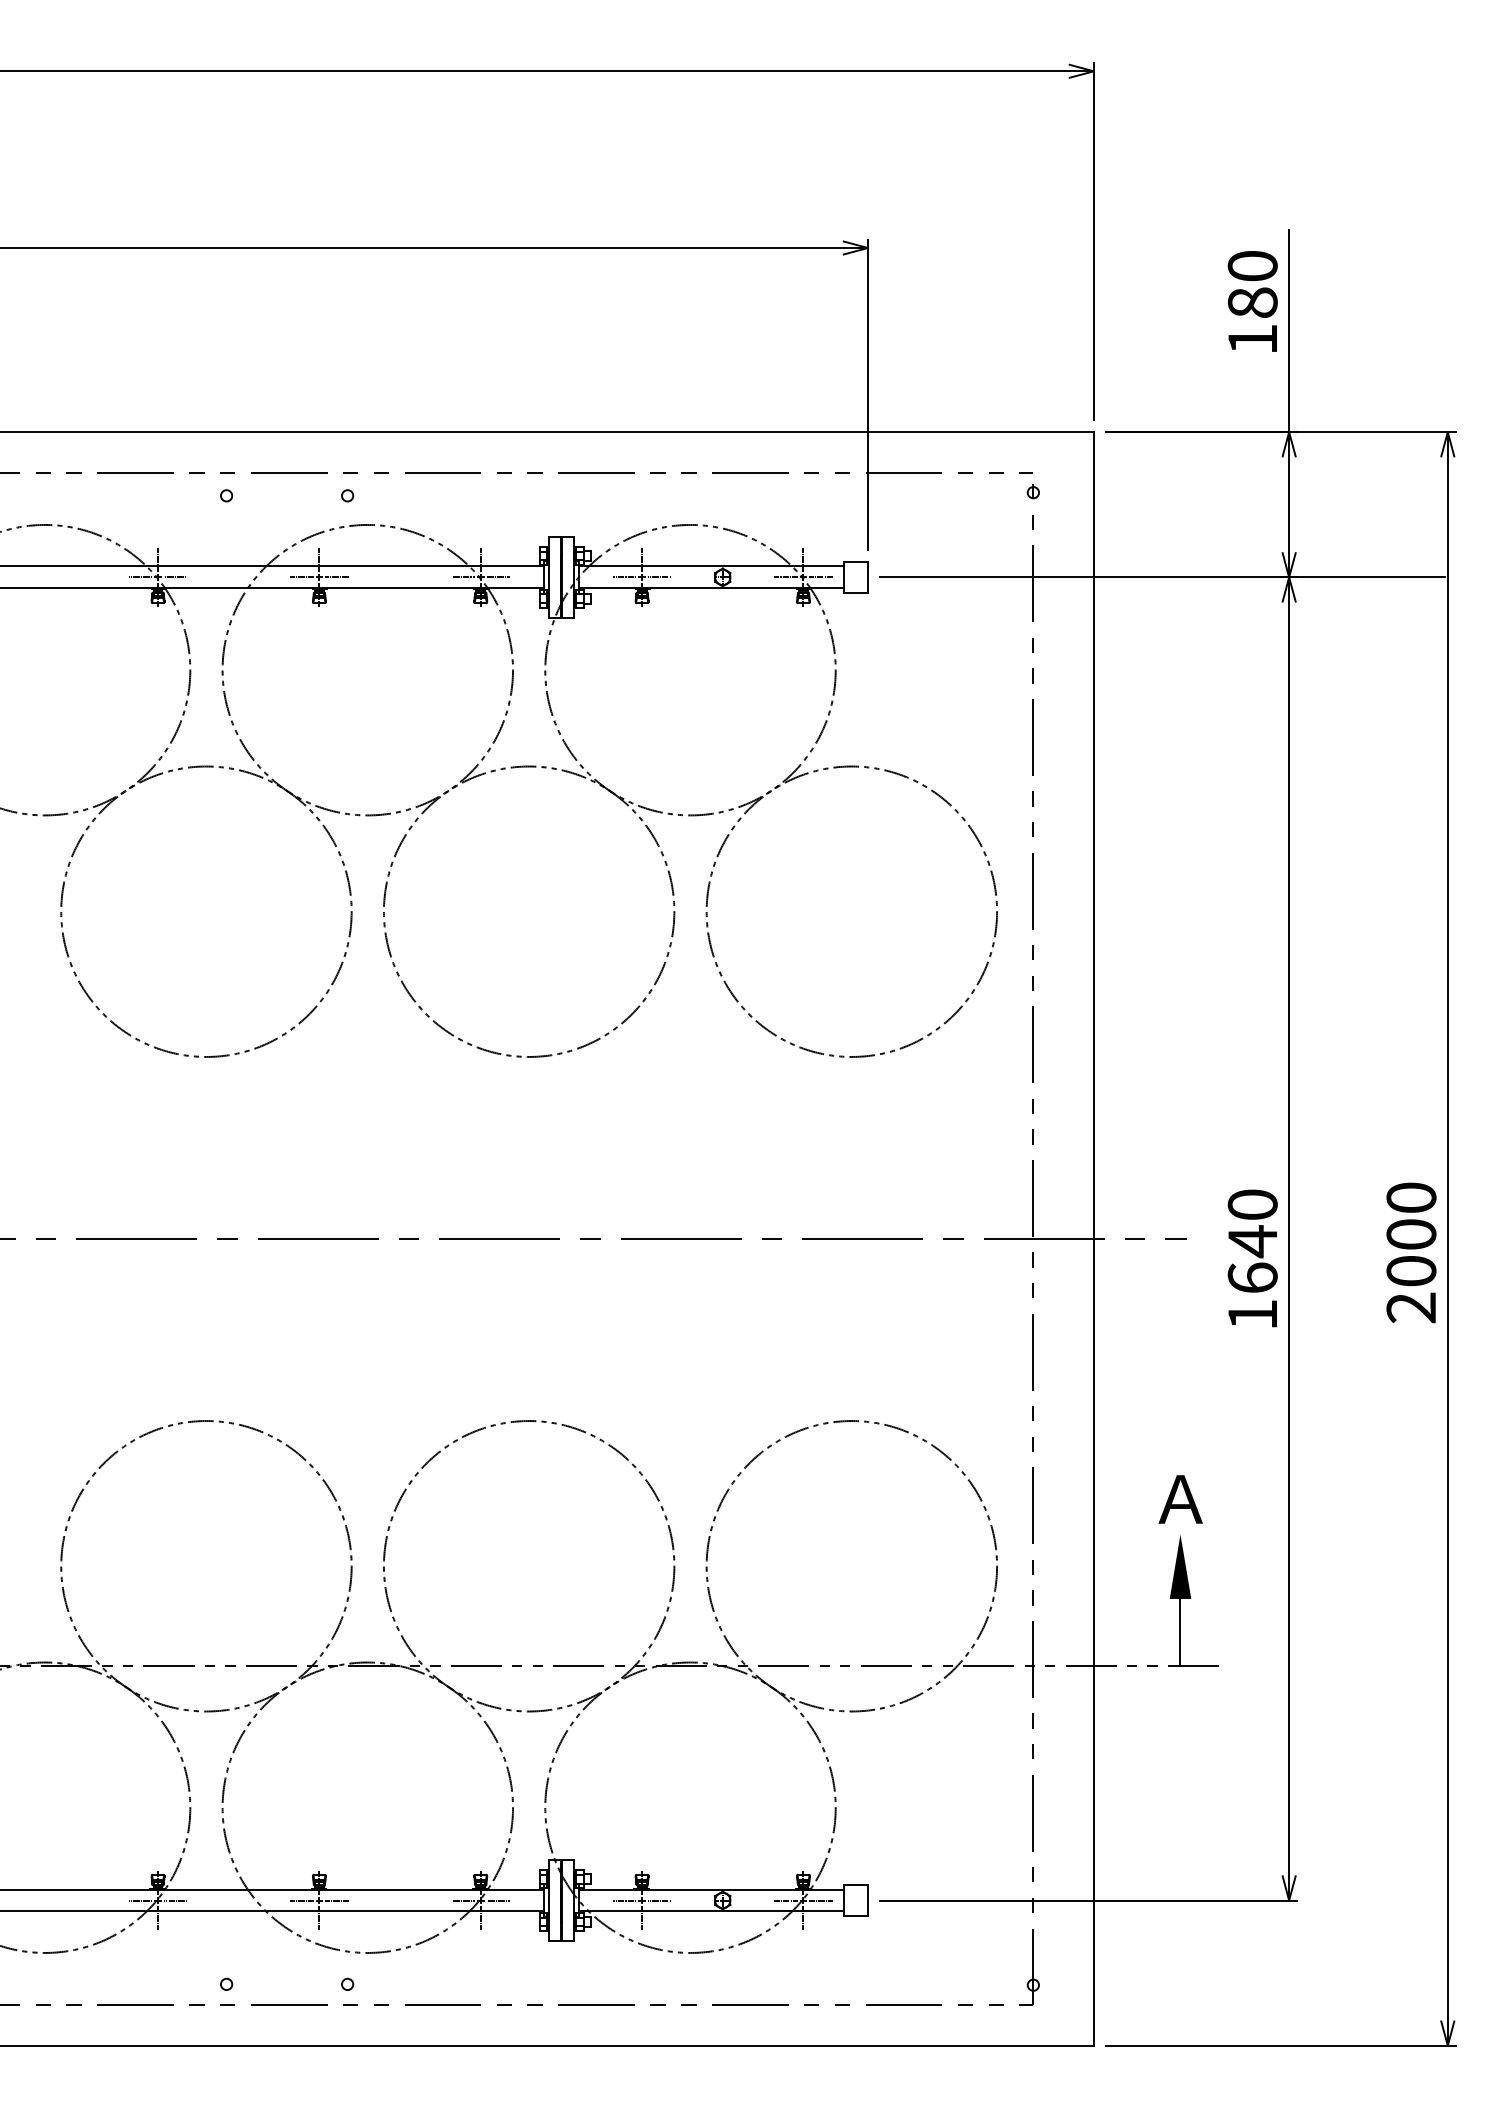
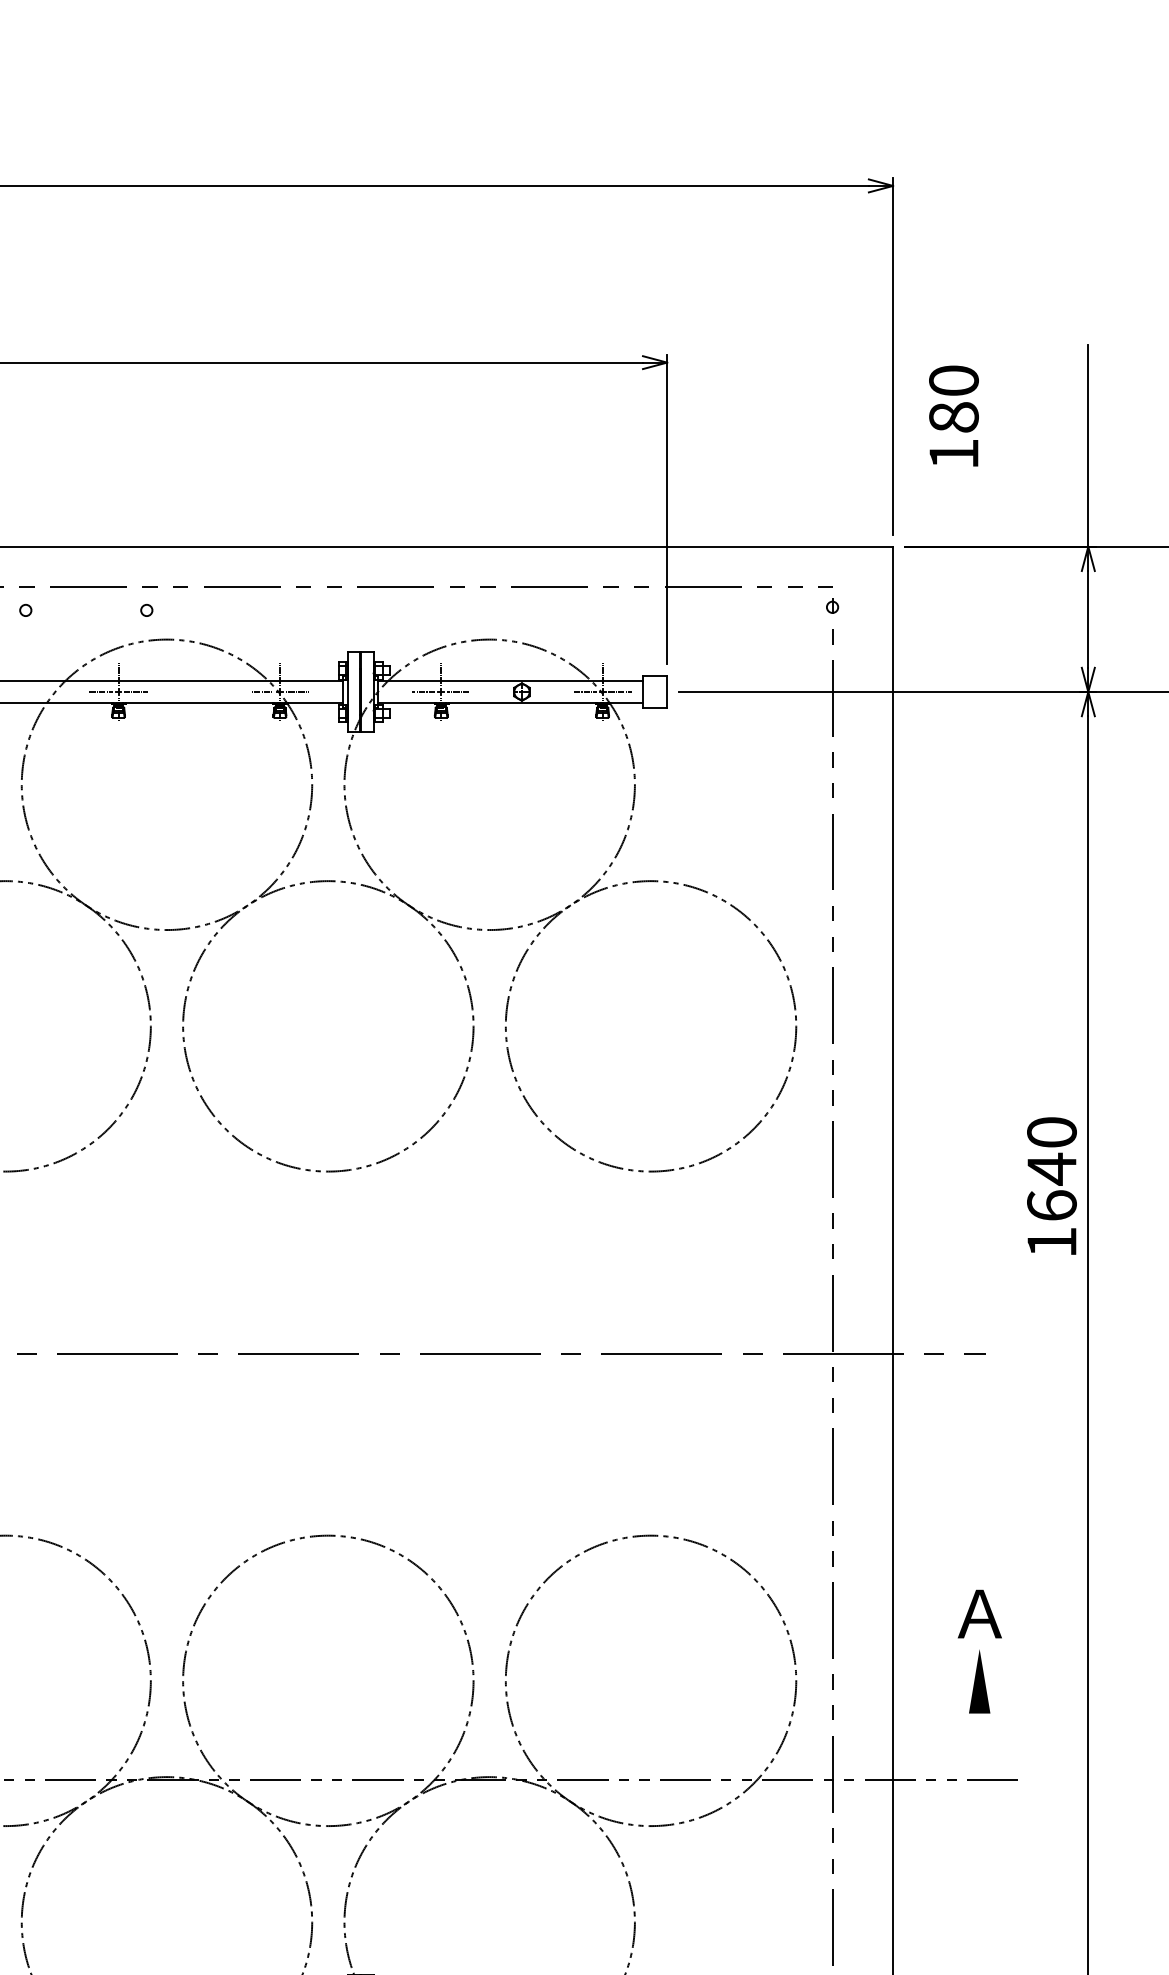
text: (1252, 301) -> (953, 416), moved
text: (1252, 1258) -> (1051, 1186), moved
line: (1180, 1631) -> (979, 1746), removed

